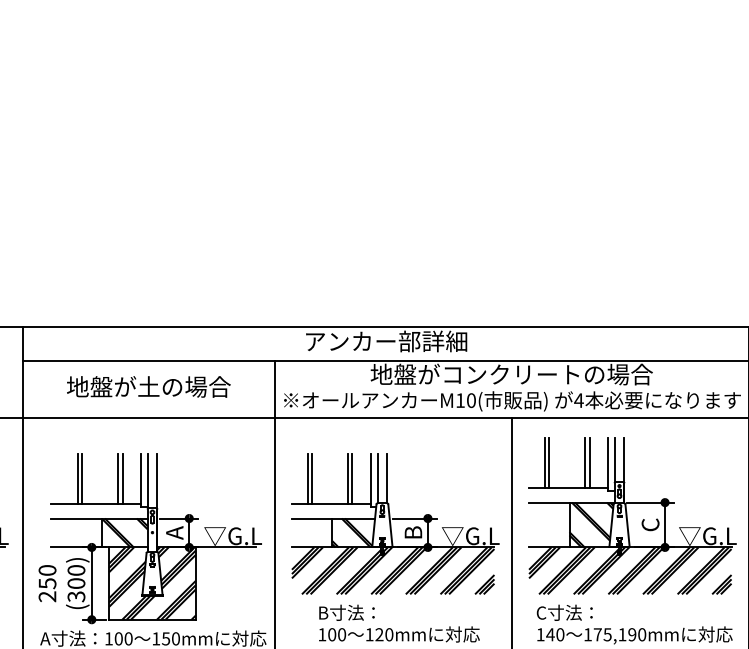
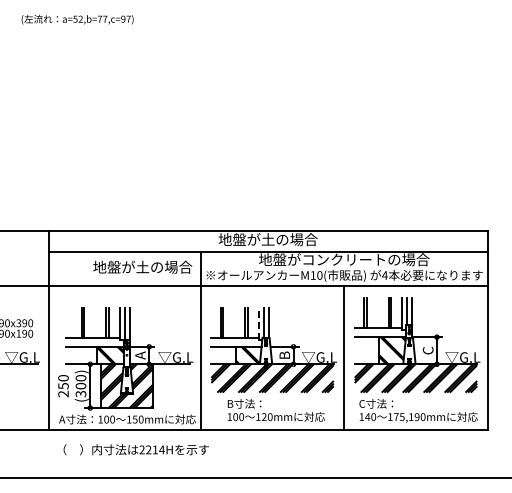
text: (384, 341) -> (267, 239), アンカー部詳細 -> 地盤が土の場合
text: (148, 385) -> (142, 266), moved
line: (369, 479) -> (258, 323), solid -> dashed

